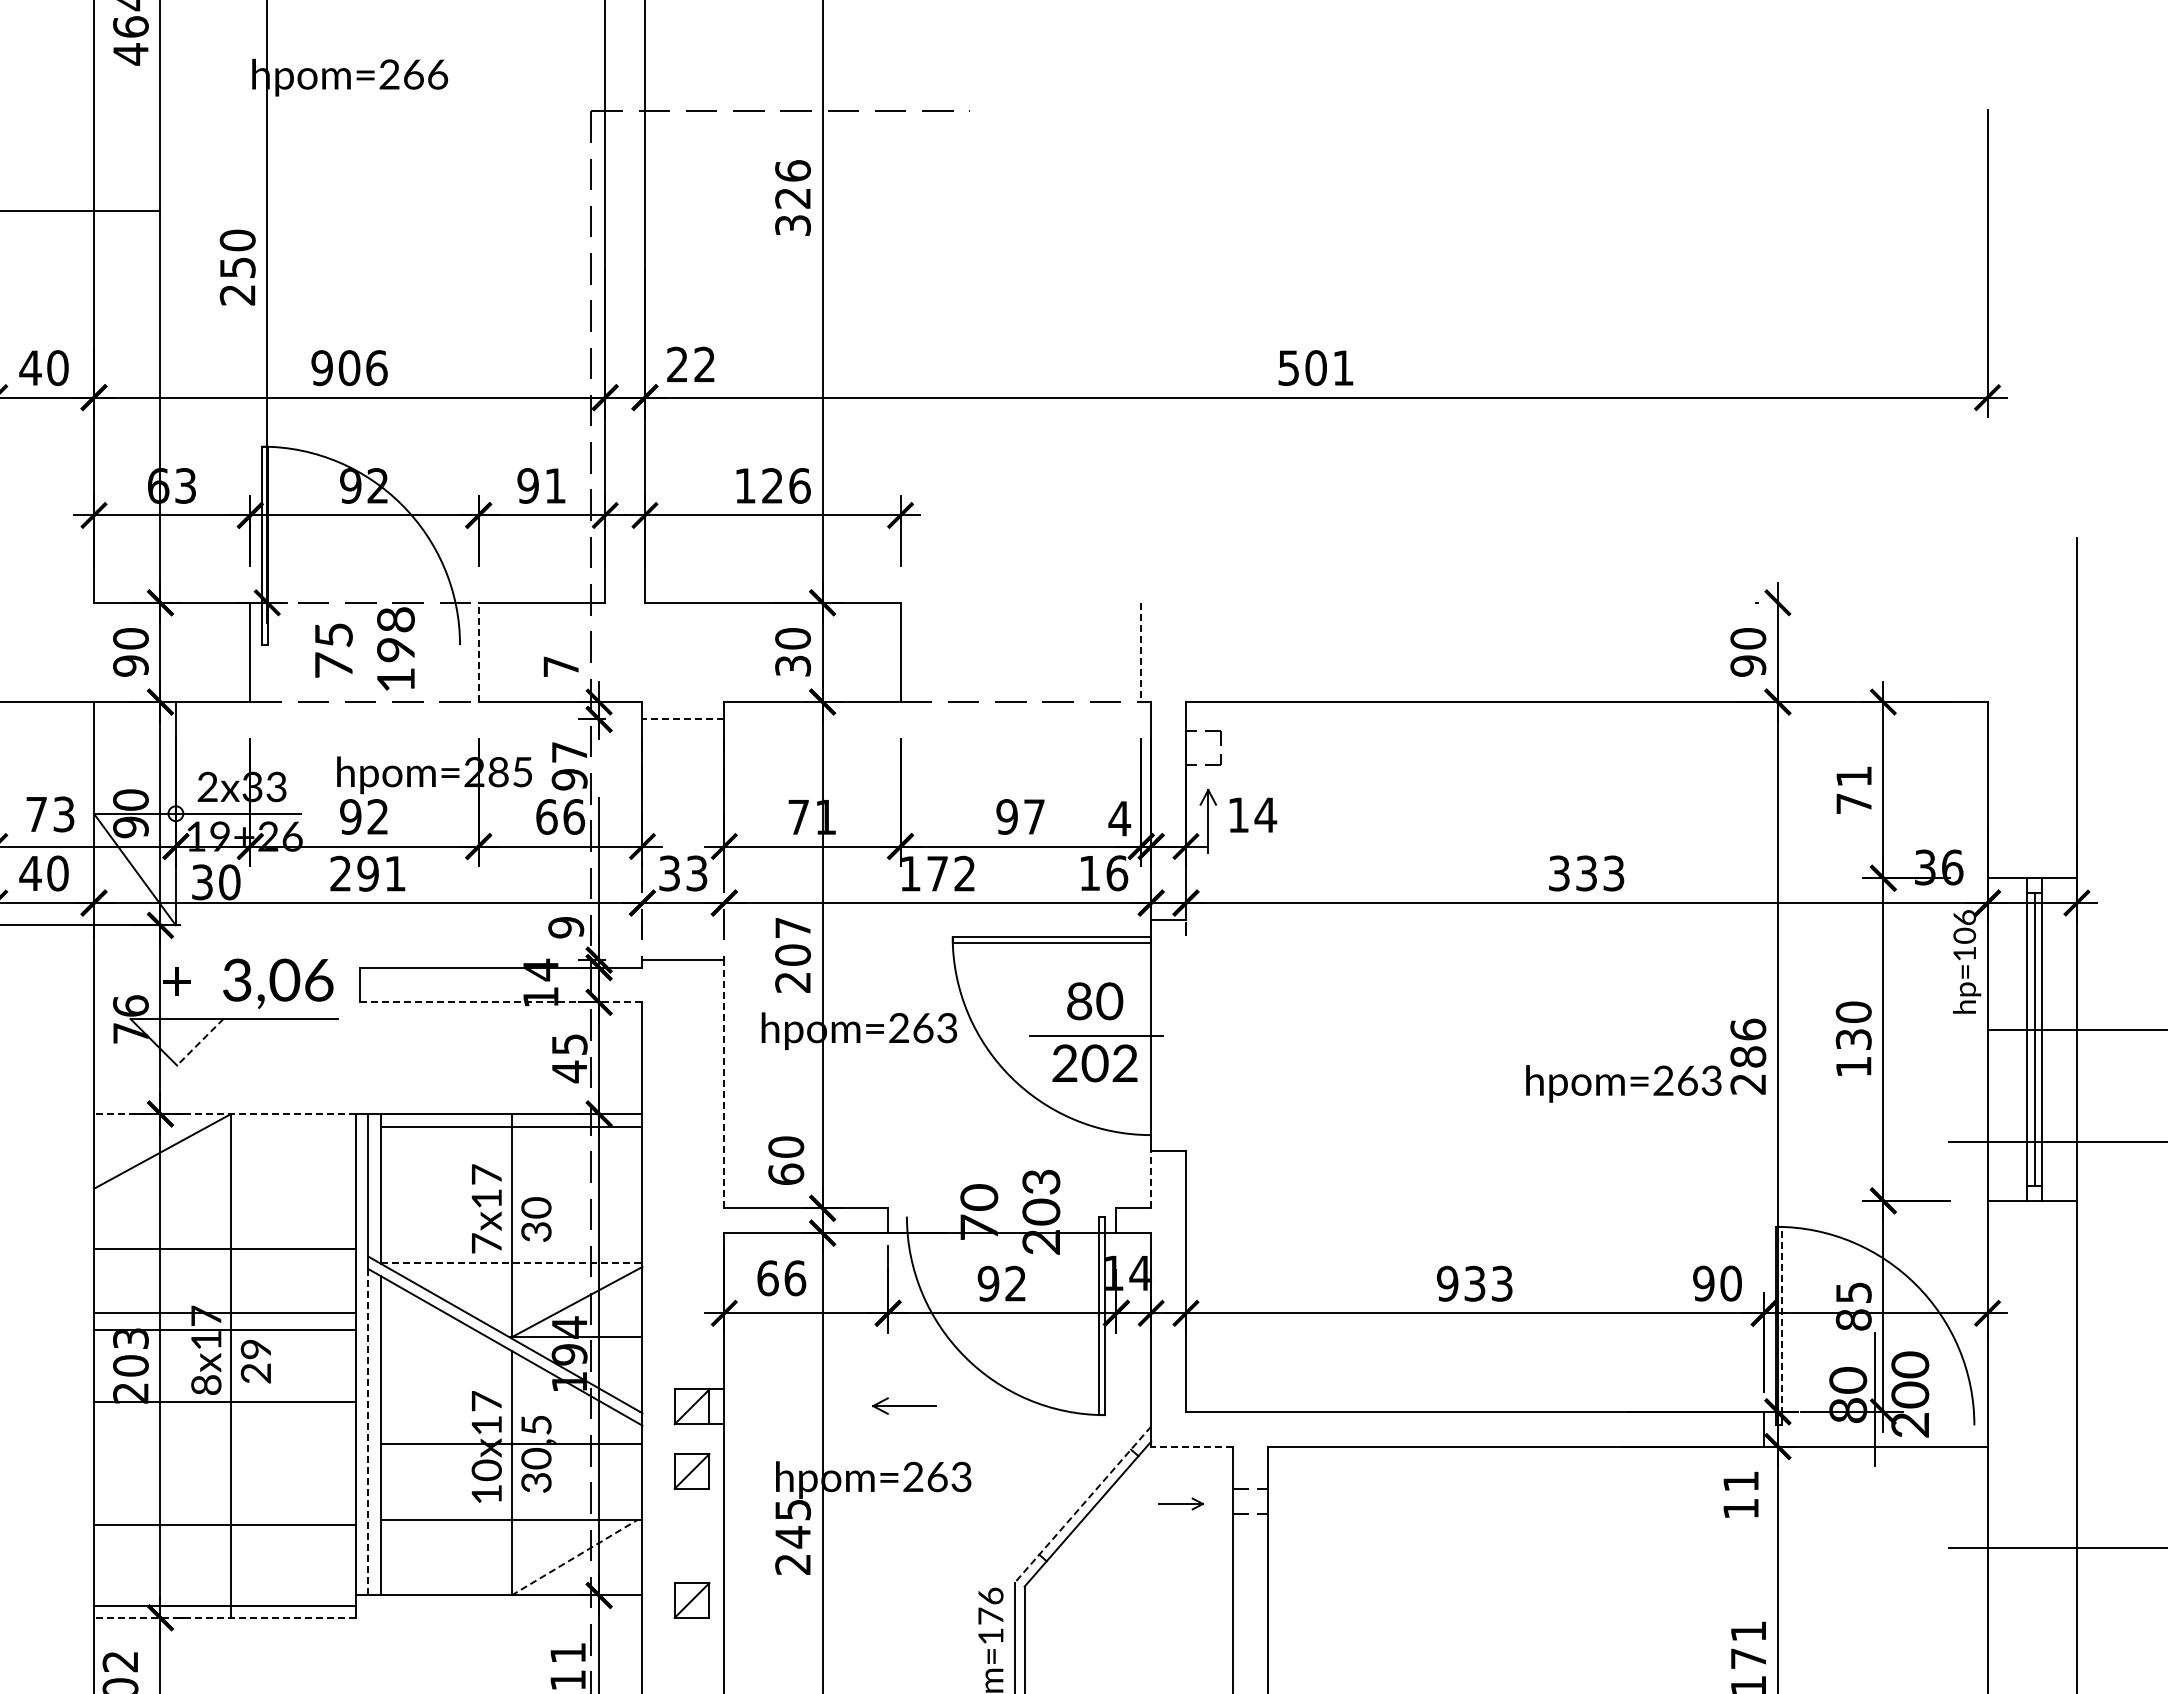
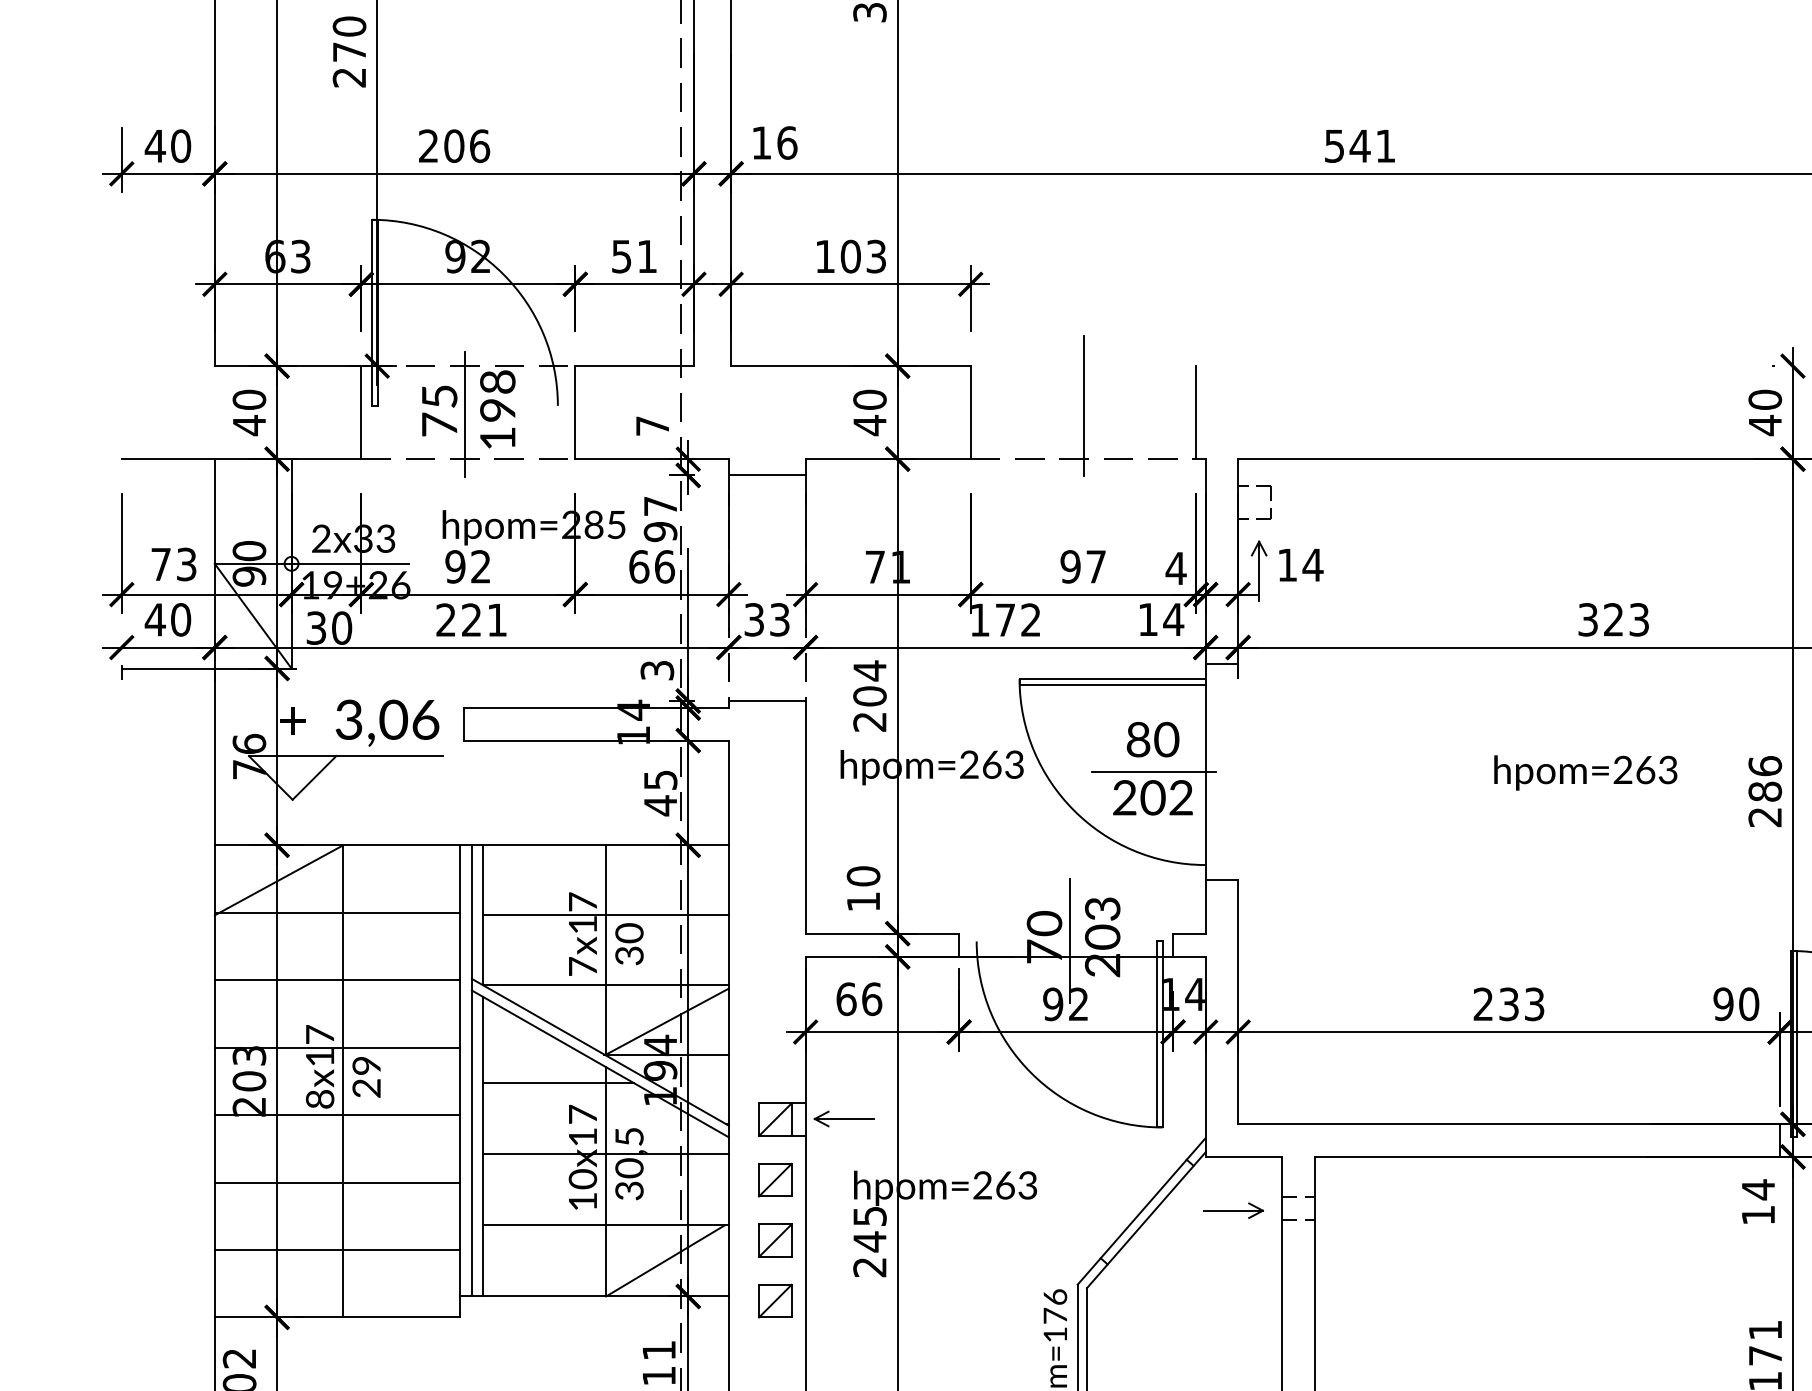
text: (237, 267) -> (349, 51), 250 -> 270
text: (691, 364) -> (774, 142), 22 -> 16
text: (321, 368) -> (428, 146), 906 -> 206
text: (1315, 368) -> (1359, 146), 501 -> 541
text: (527, 485) -> (621, 256), 91 -> 51
text: (786, 485) -> (863, 256), 126 -> 103
line: (1020, 644) -> (1083, 405), added
line: (478, 652) -> (575, 412), dashed -> solid
line: (1141, 652) -> (1196, 412), dashed -> solid
line: (360, 654) -> (464, 414), added
text: (130, 665) -> (249, 424), 90 -> 40
text: (793, 665) -> (870, 424), 30 -> 40
text: (1748, 665) -> (1765, 424), 90 -> 40
line: (683, 719) -> (767, 475), dashed -> solid
text: (367, 873) -> (471, 619), 291 -> 221
text: (1116, 873) -> (1173, 619), 16 -> 14
text: (1586, 873) -> (1613, 619), 333 -> 323
text: (566, 927) -> (657, 670), 9 -> 3
text: (792, 927) -> (869, 670), 207 -> 204
line: (500, 1002) -> (595, 740), dashed -> solid
line: (200, 1042) -> (314, 778), dashed -> solid
line: (724, 1083) -> (805, 816), dashed -> solid
text: (1623, 1083) -> (1585, 772), moved
line: (224, 1114) -> (337, 845), dashed -> solid
line: (511, 1127) -> (606, 915), moved
text: (786, 1173) -> (863, 901), 60 -> 10
line: (1151, 1179) -> (1205, 906), dashed -> solid
line: (1006, 1216) -> (1070, 941), added
line: (224, 1248) -> (337, 912), moved
line: (511, 1262) -> (606, 984), dashed -> solid
text: (1447, 1283) -> (1483, 1004), 933 -> 233
line: (224, 1312) -> (337, 979), moved
line: (1782, 1325) -> (1797, 1043), dashed -> solid
line: (460, 1367) -> (558, 1082), added
part: (904, 1405) -> (844, 1118), moved
line: (368, 1432) -> (472, 1143), dashed -> solid
line: (1192, 1446) -> (1244, 1156), dashed -> solid
text: (1740, 1481) -> (1757, 1189), 11 -> 14
part: (1180, 1503) -> (1233, 1210), size x1.43
line: (1082, 1504) -> (1141, 1211), dashed -> solid
line: (224, 1524) -> (337, 1182), moved
part: (691, 1535) -> (774, 1240), added
line: (574, 1557) -> (665, 1260), dashed -> solid
line: (224, 1605) -> (337, 1249), moved
line: (224, 1617) -> (337, 1317), dashed -> solid

